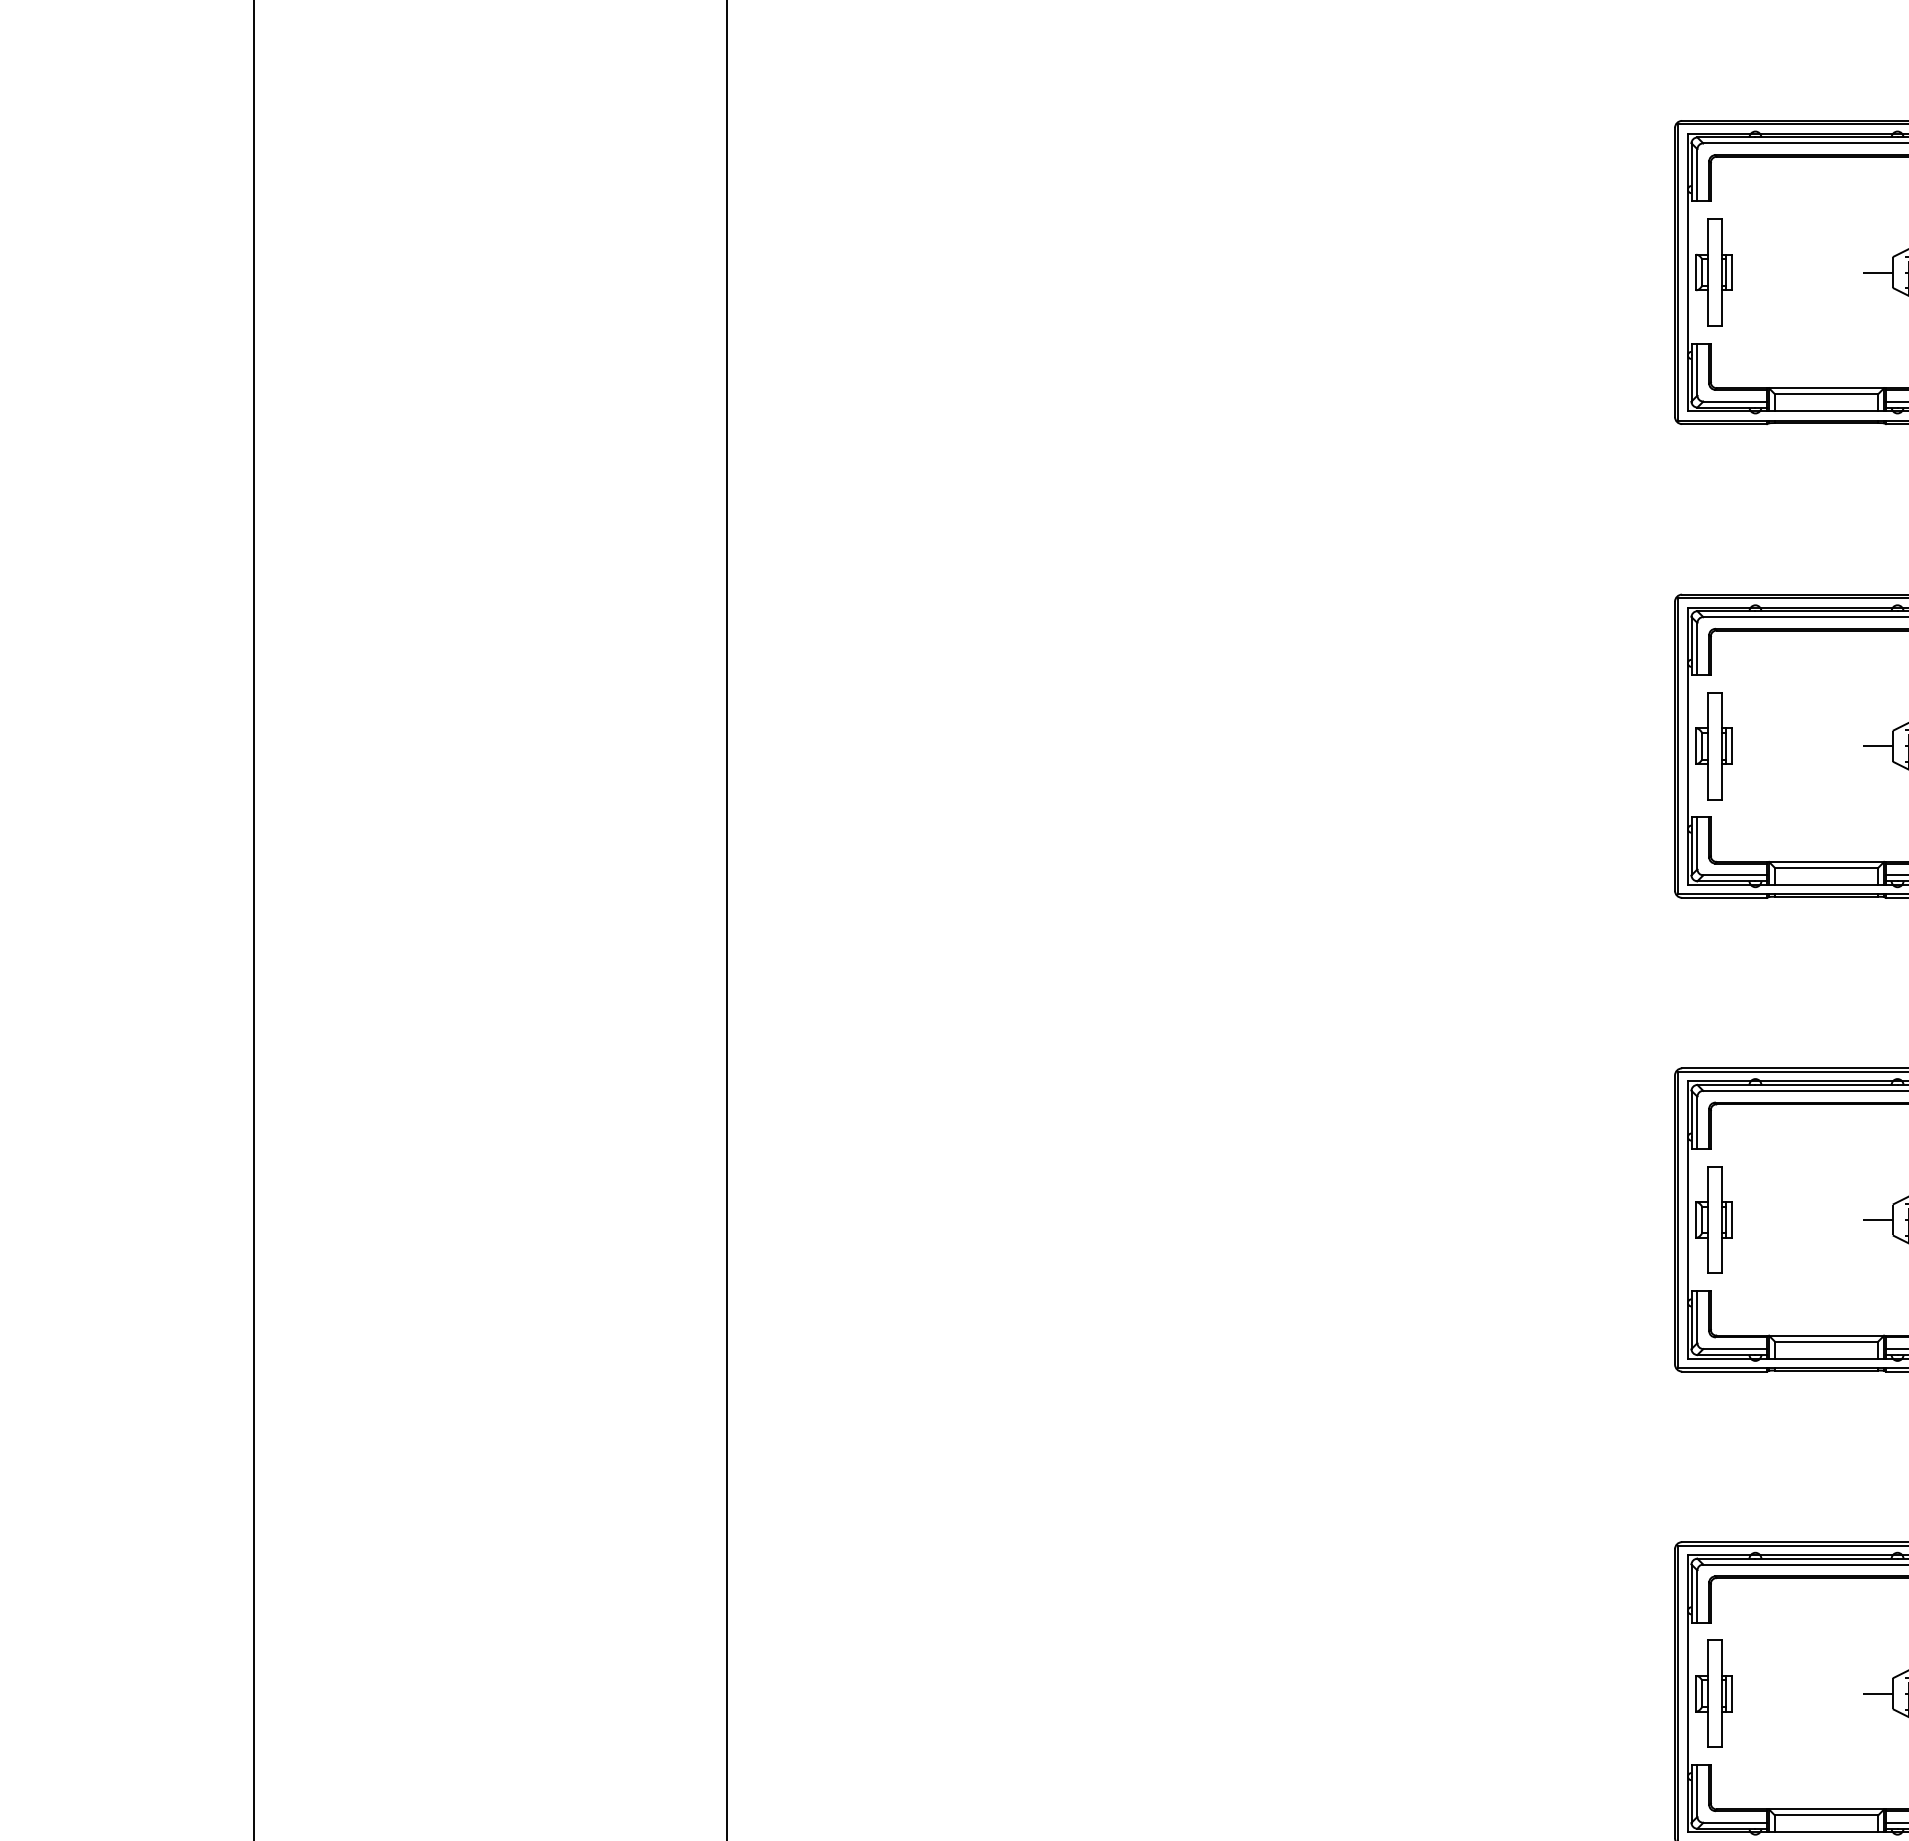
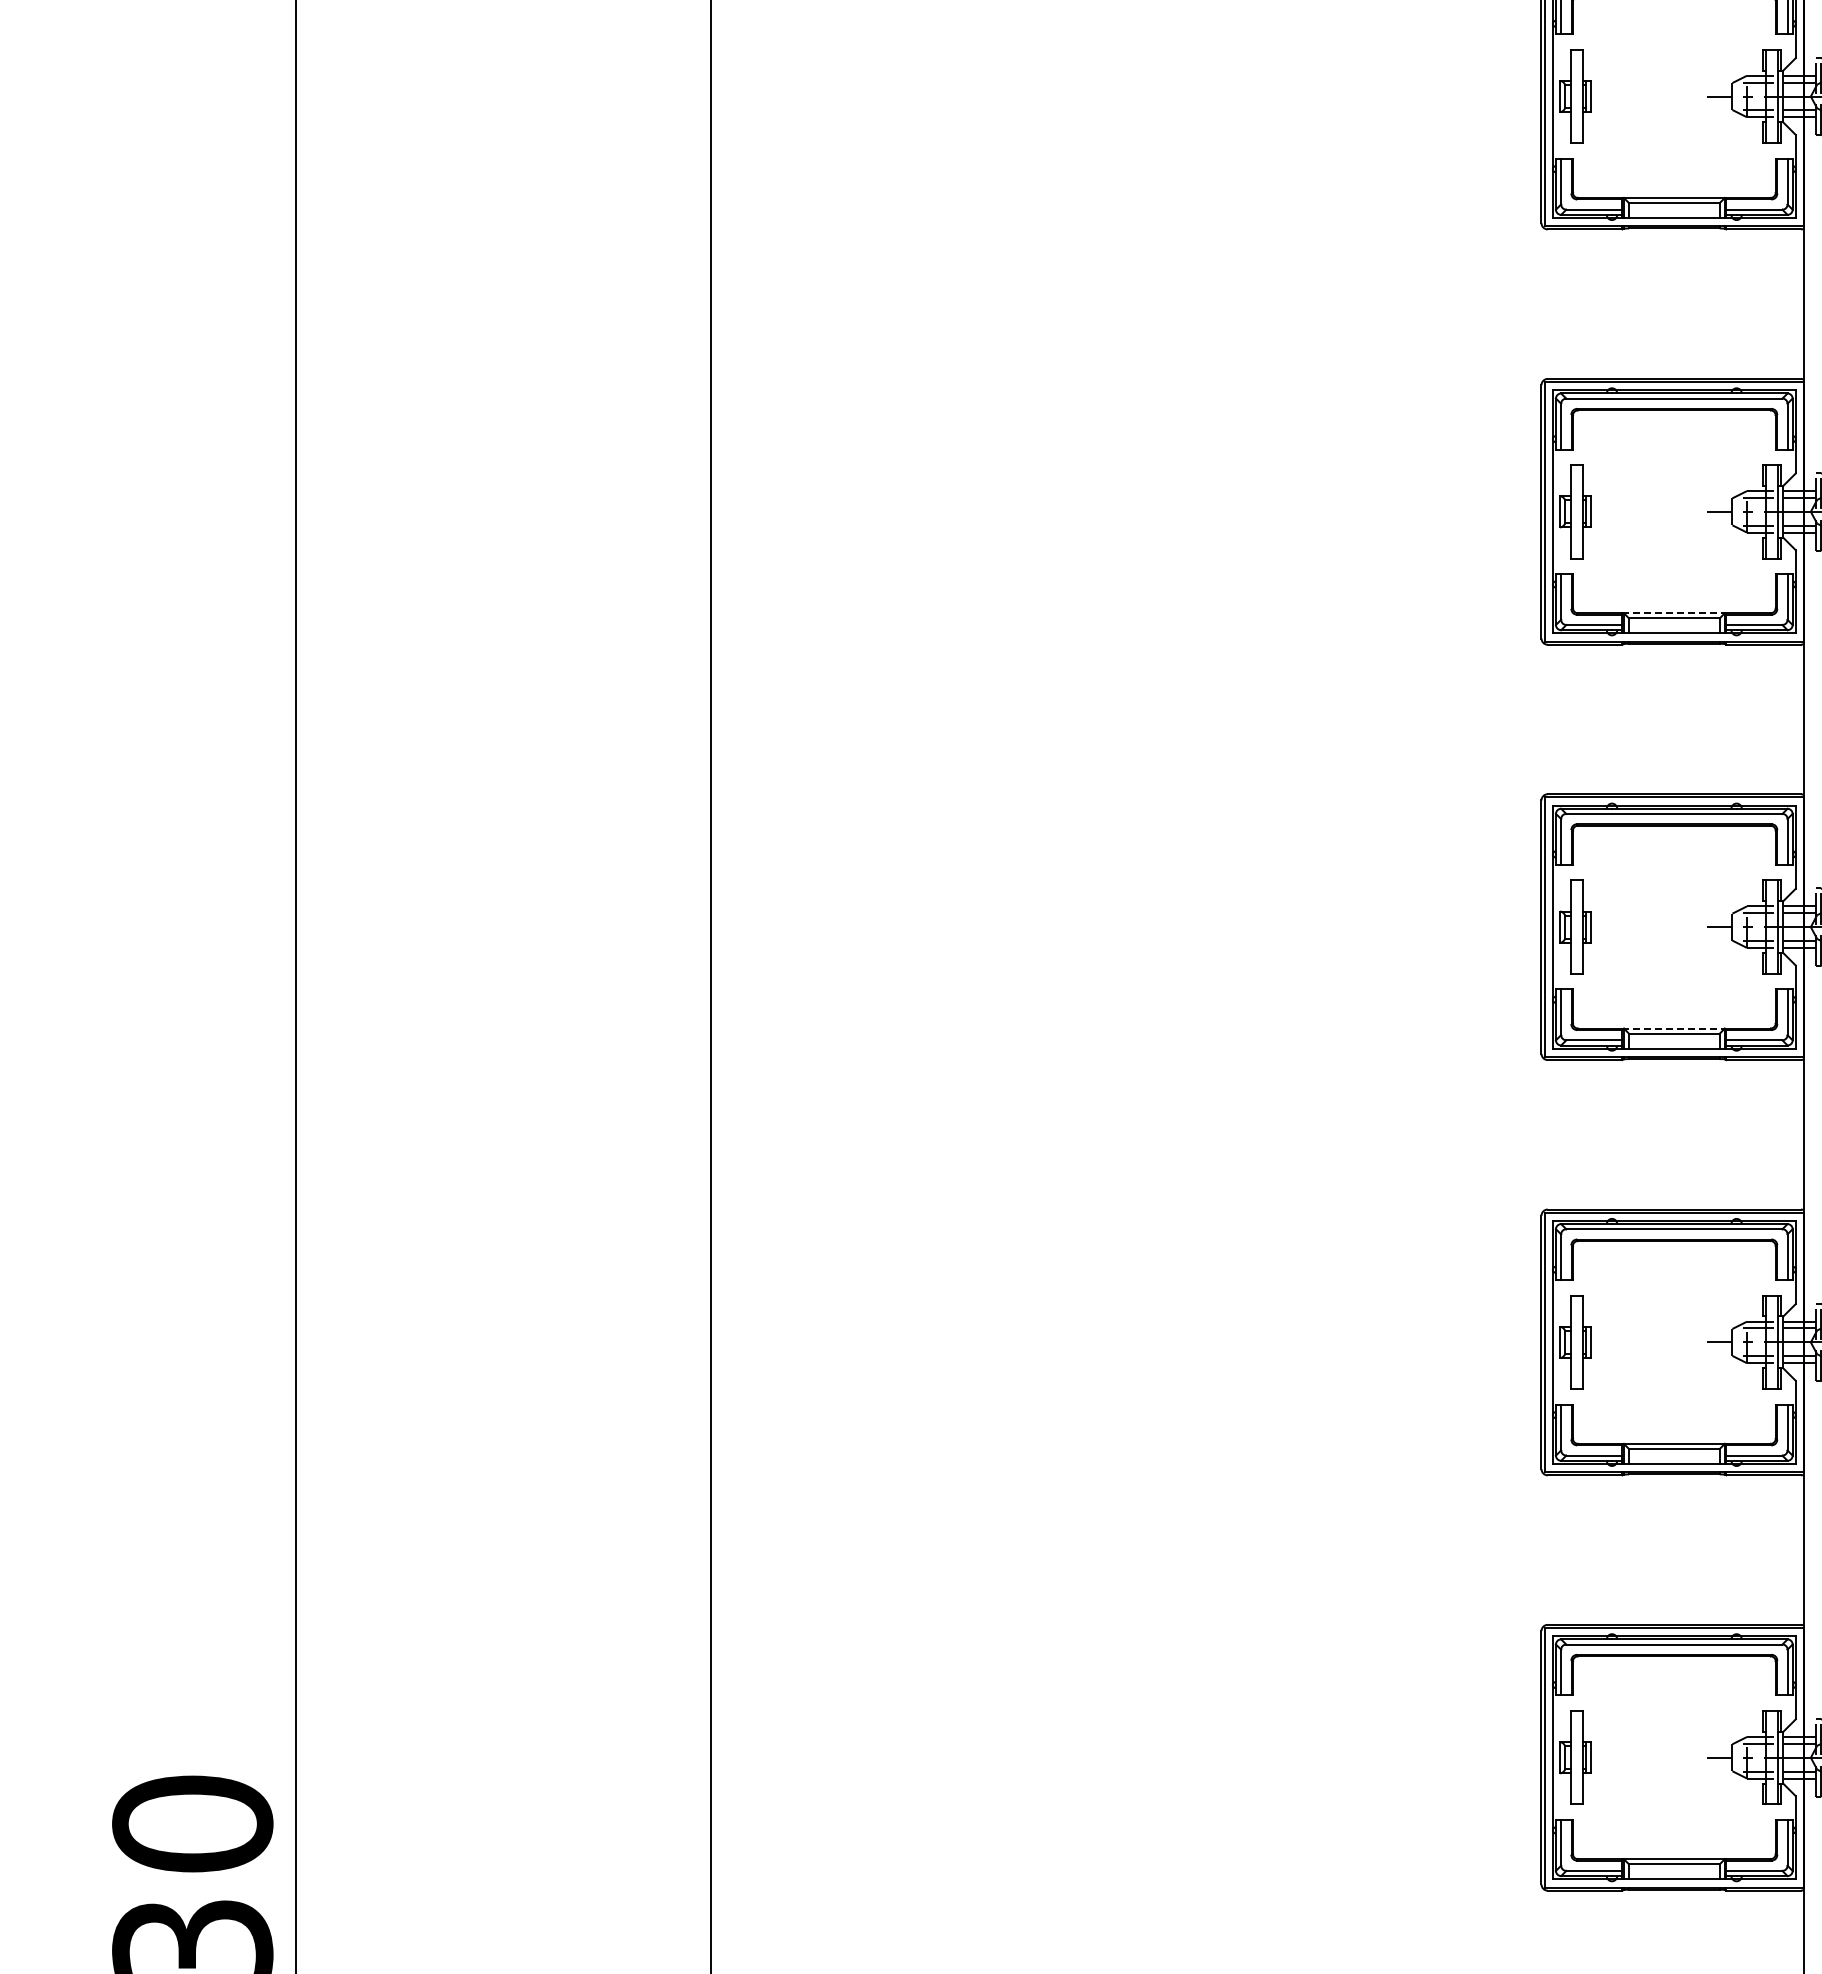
line: (1826, 862) -> (1674, 613), solid -> dashed
line: (1826, 1335) -> (1674, 1028), solid -> dashed

